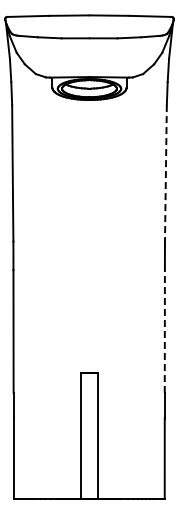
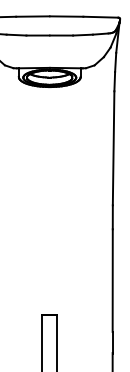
line: (165, 173) -> (113, 148), dashed -> solid
line: (164, 331) -> (112, 280), dashed -> solid

